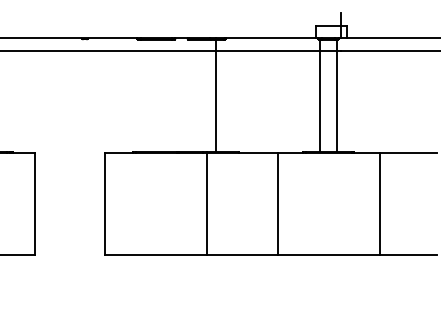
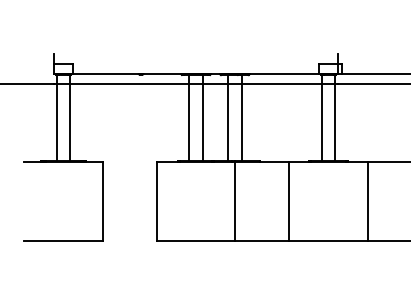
line: (147, 96) -> (189, 118), added
line: (164, 96) -> (202, 118), added
line: (197, 96) -> (227, 118), added

